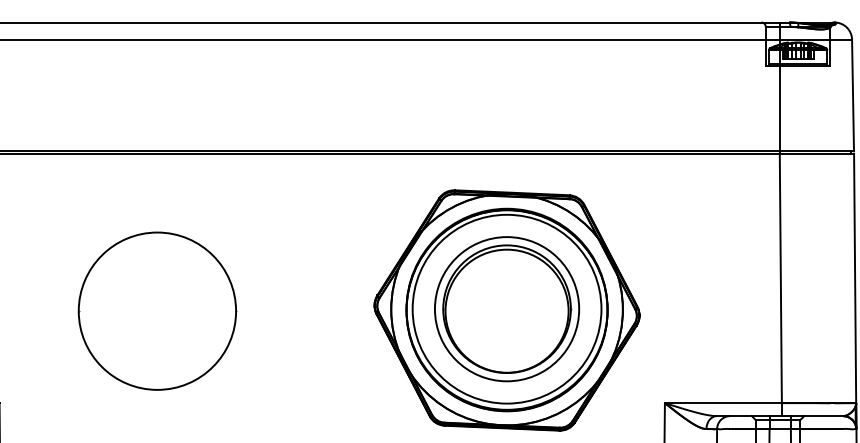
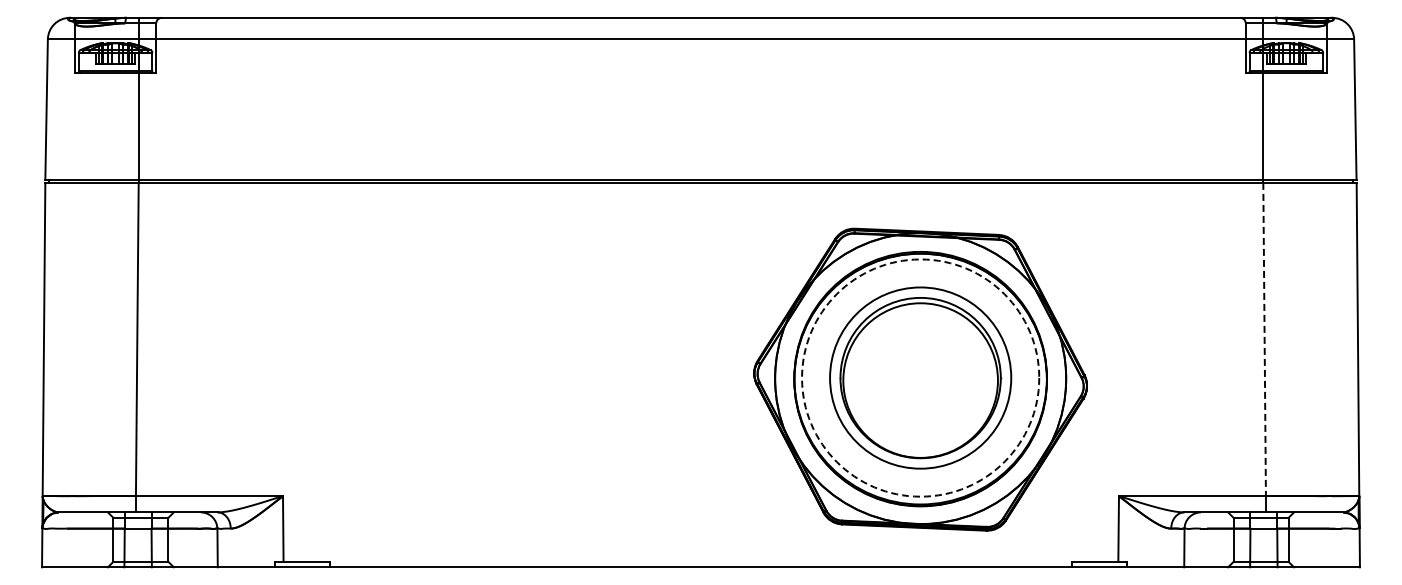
line: (780, 278) -> (1264, 339), solid -> dashed
circle: (506, 308) -> (920, 377), solid -> dashed
part: (157, 311) -> (481, 380), removed

